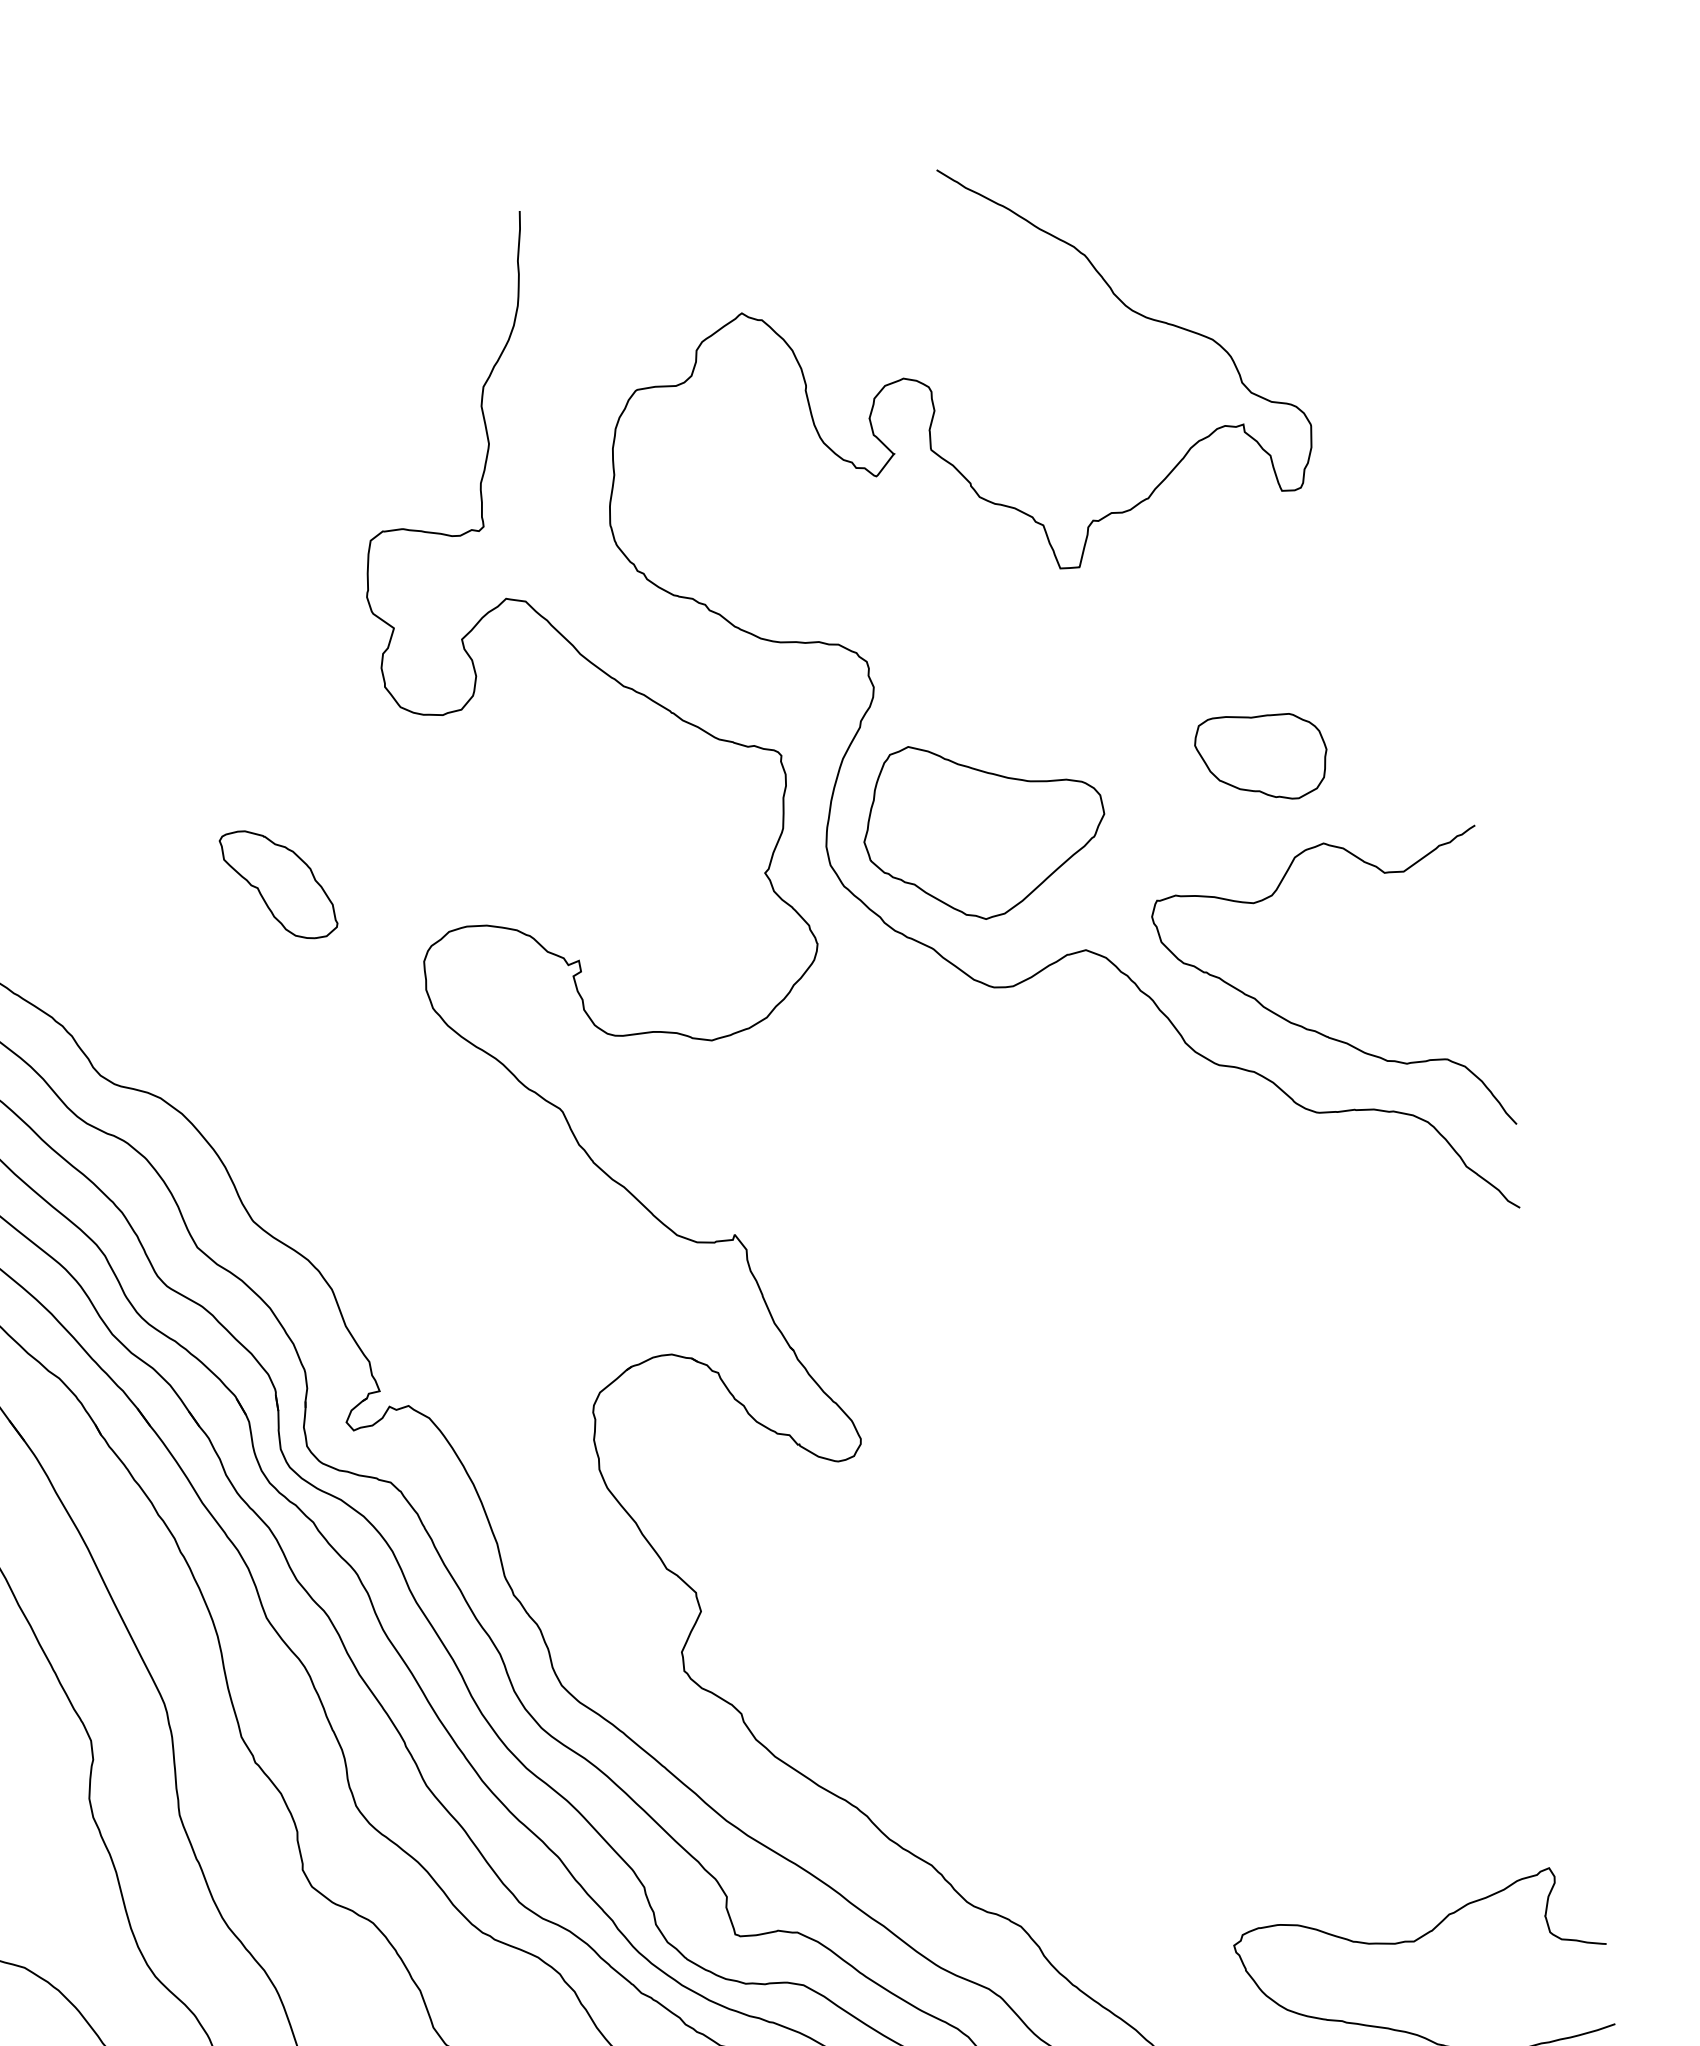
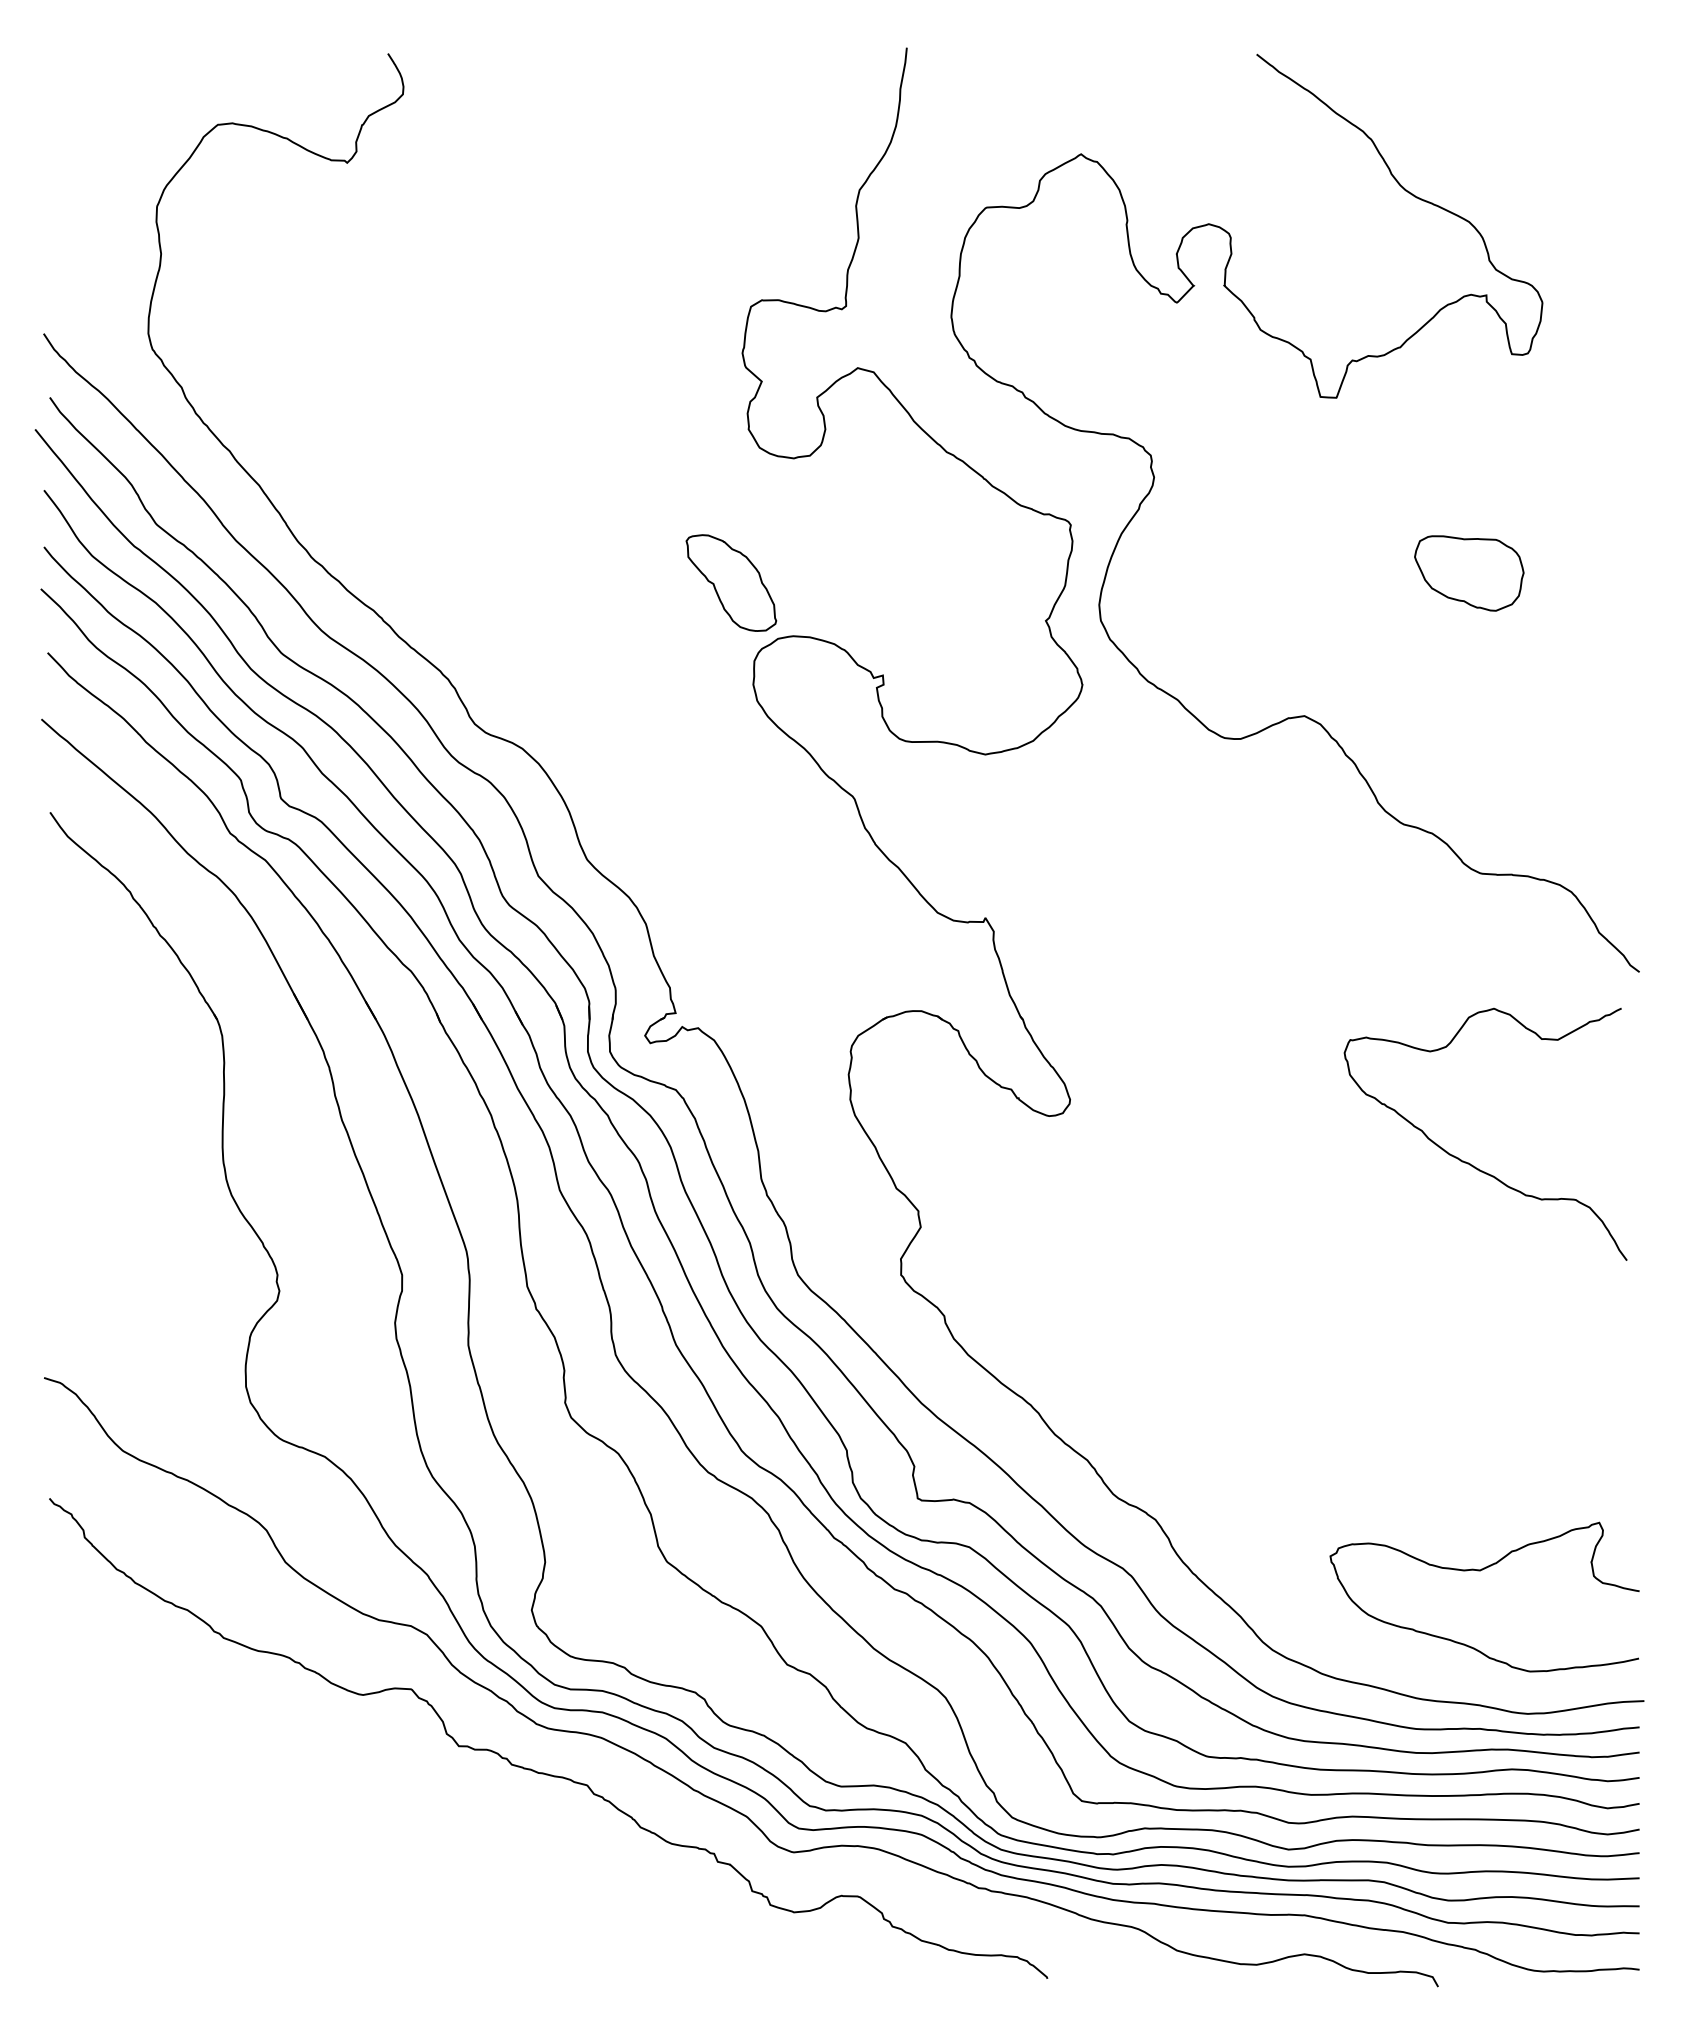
part: (983, 828) -> (1231, 605), removed
part: (278, 883) -> (731, 582), moved
curve: (1317, 1030) -> (1470, 1163), moved

